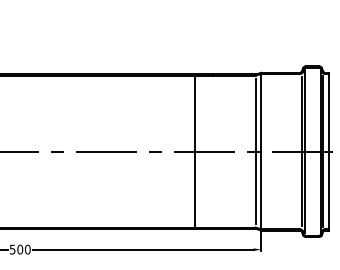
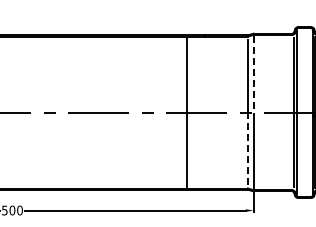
line: (261, 115) -> (253, 76), solid -> dashed
line: (255, 188) -> (247, 149), solid -> dashed

